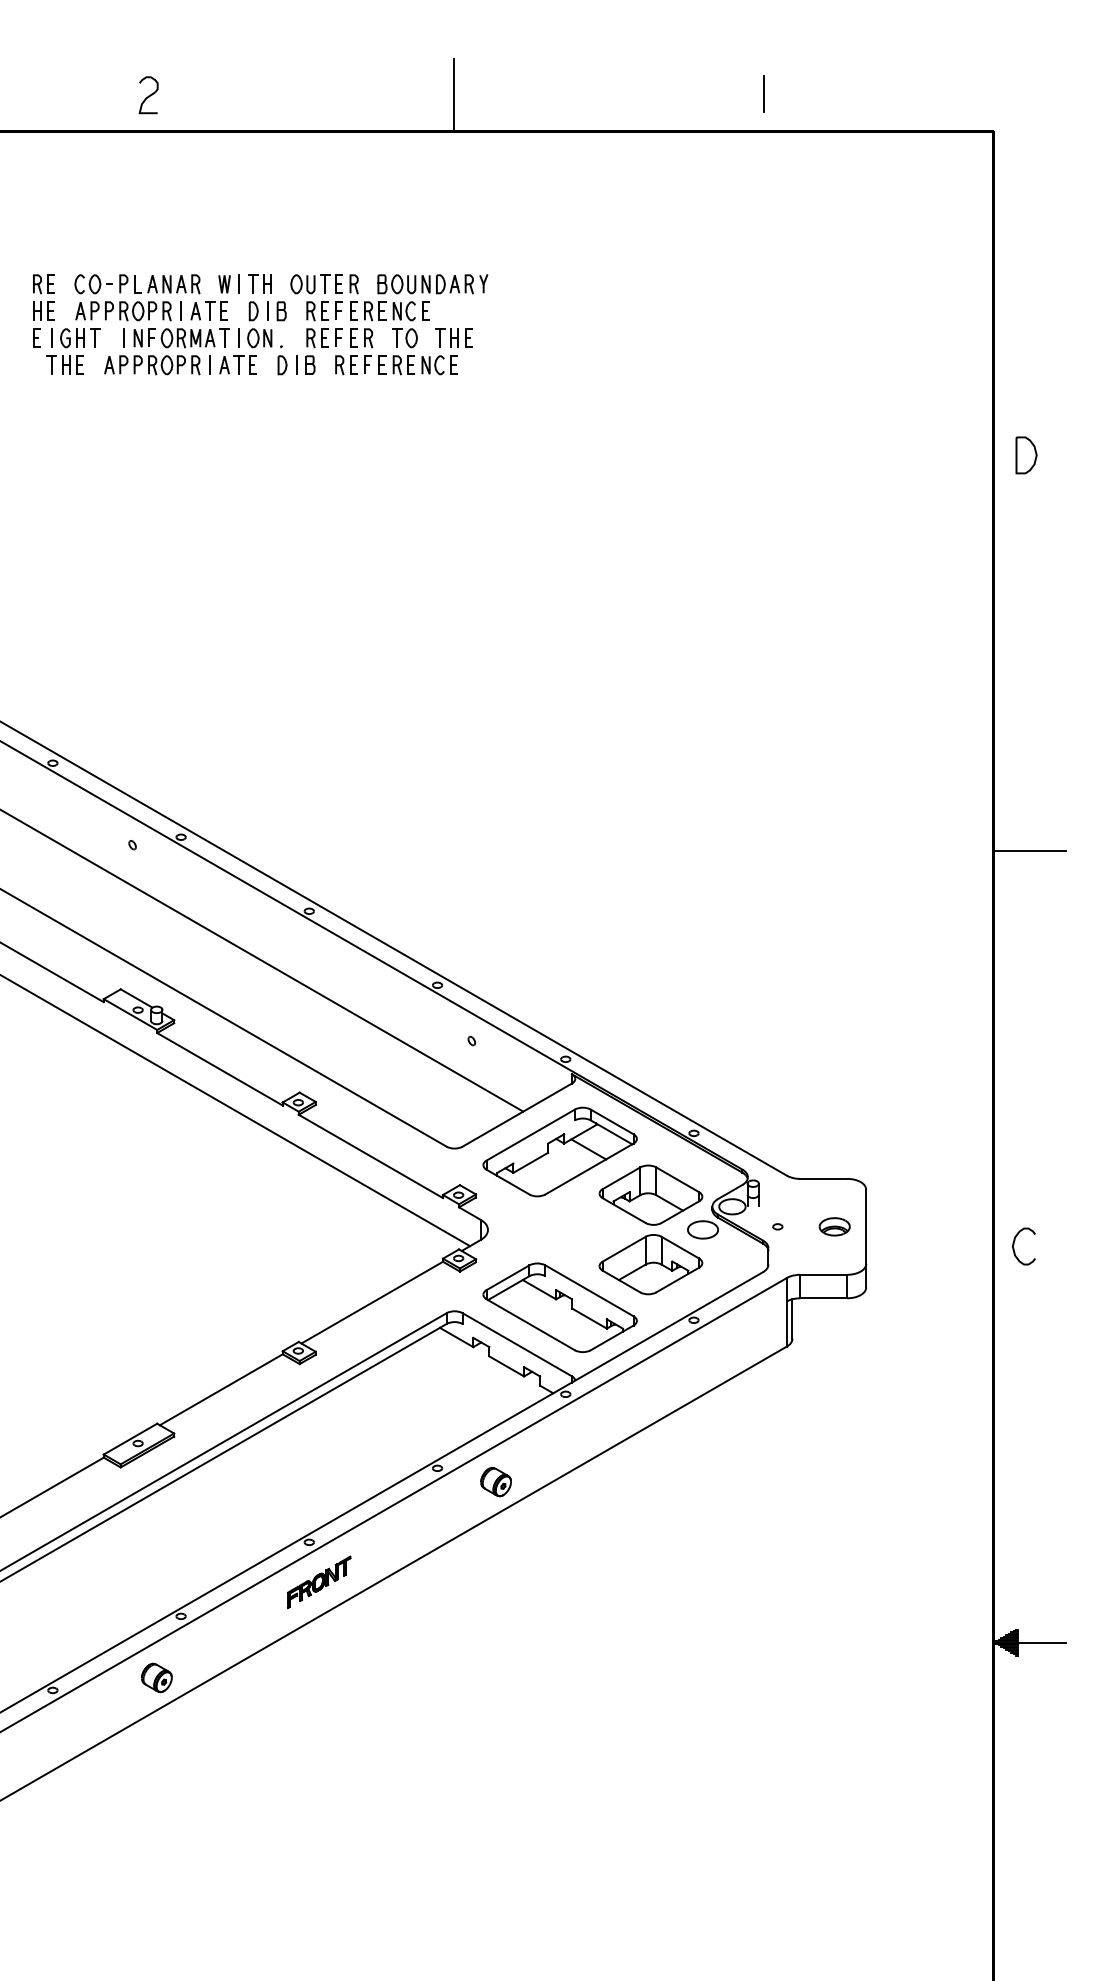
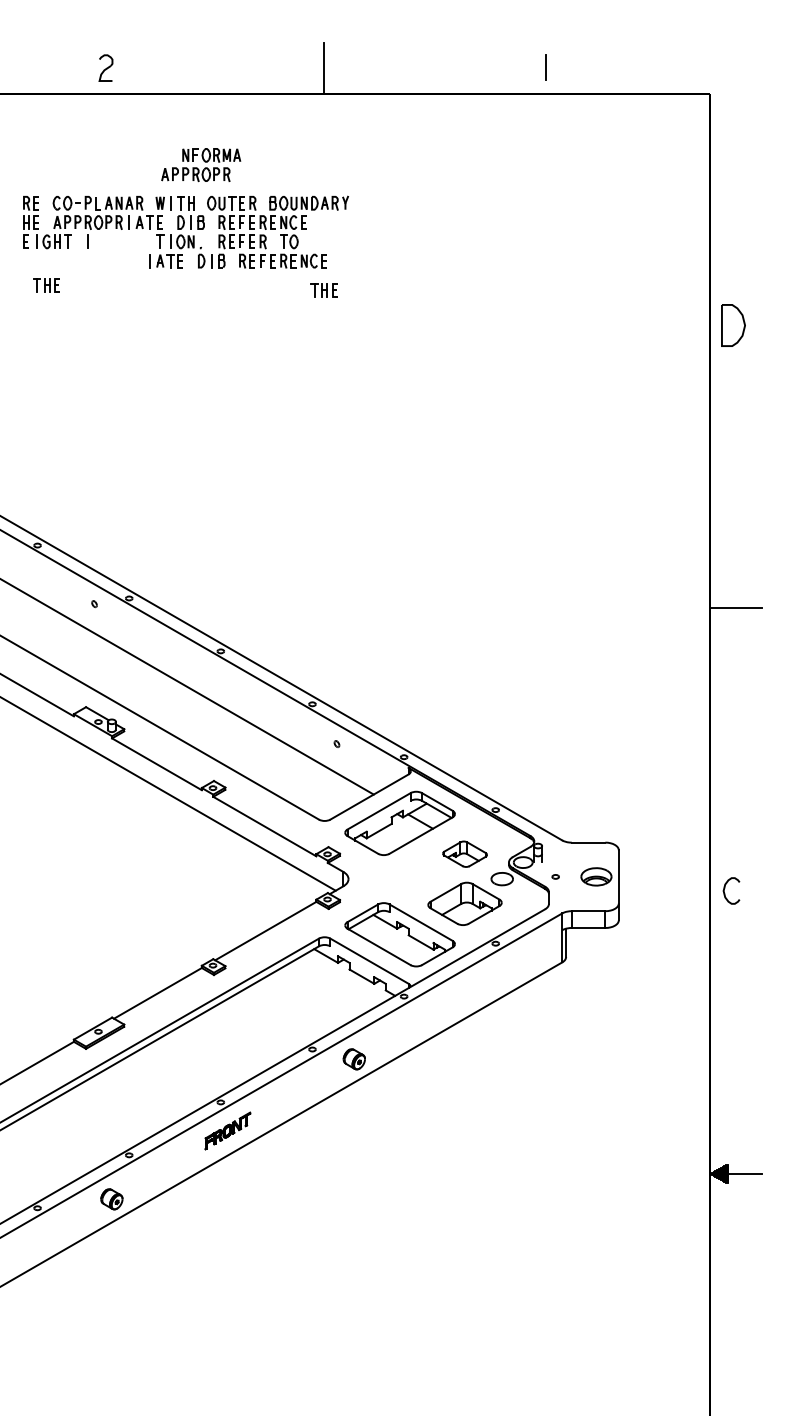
part: (453, 337) -> (323, 289), moved
part: (163, 346) -> (203, 161), moved
part: (64, 364) -> (45, 284), moved
part: (1026, 455) -> (733, 325), size x1.6
part: (650, 1194) -> (464, 853), size x0.6
part: (834, 1226) -> (596, 876), size x1.4

